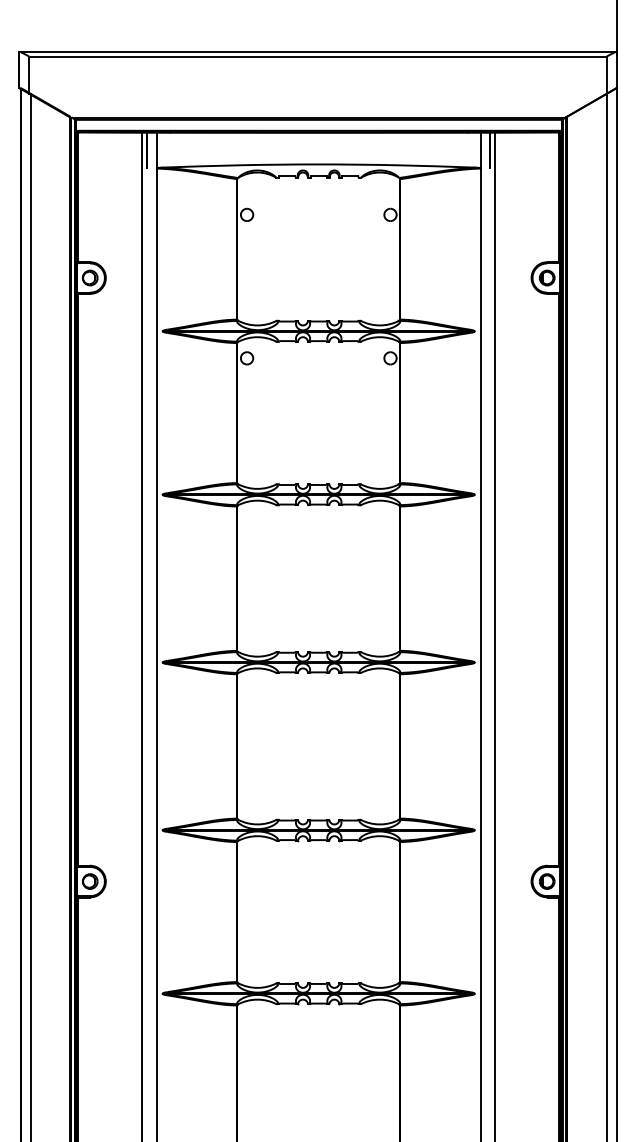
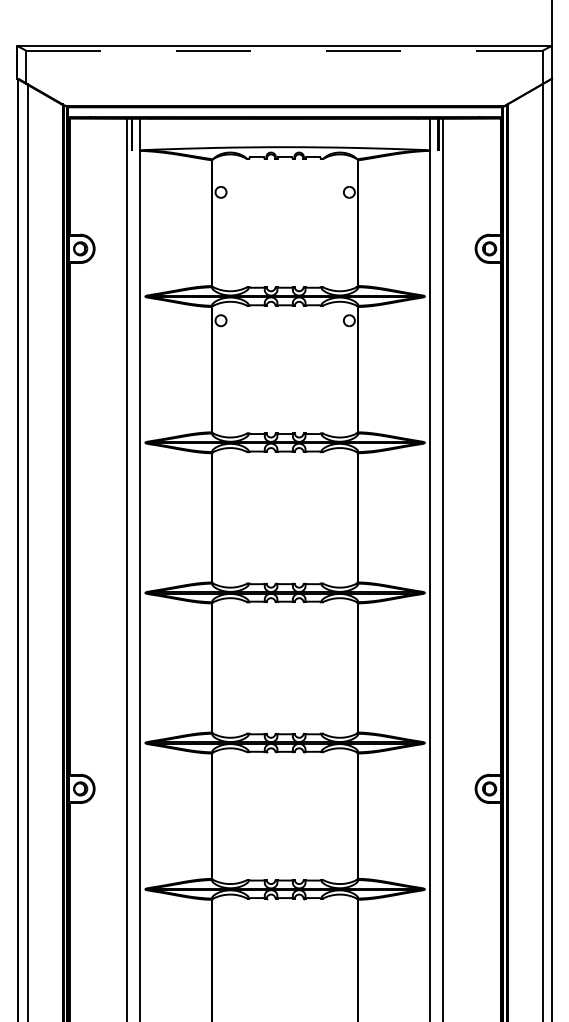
line: (319, 56) -> (285, 50), solid -> dashed

